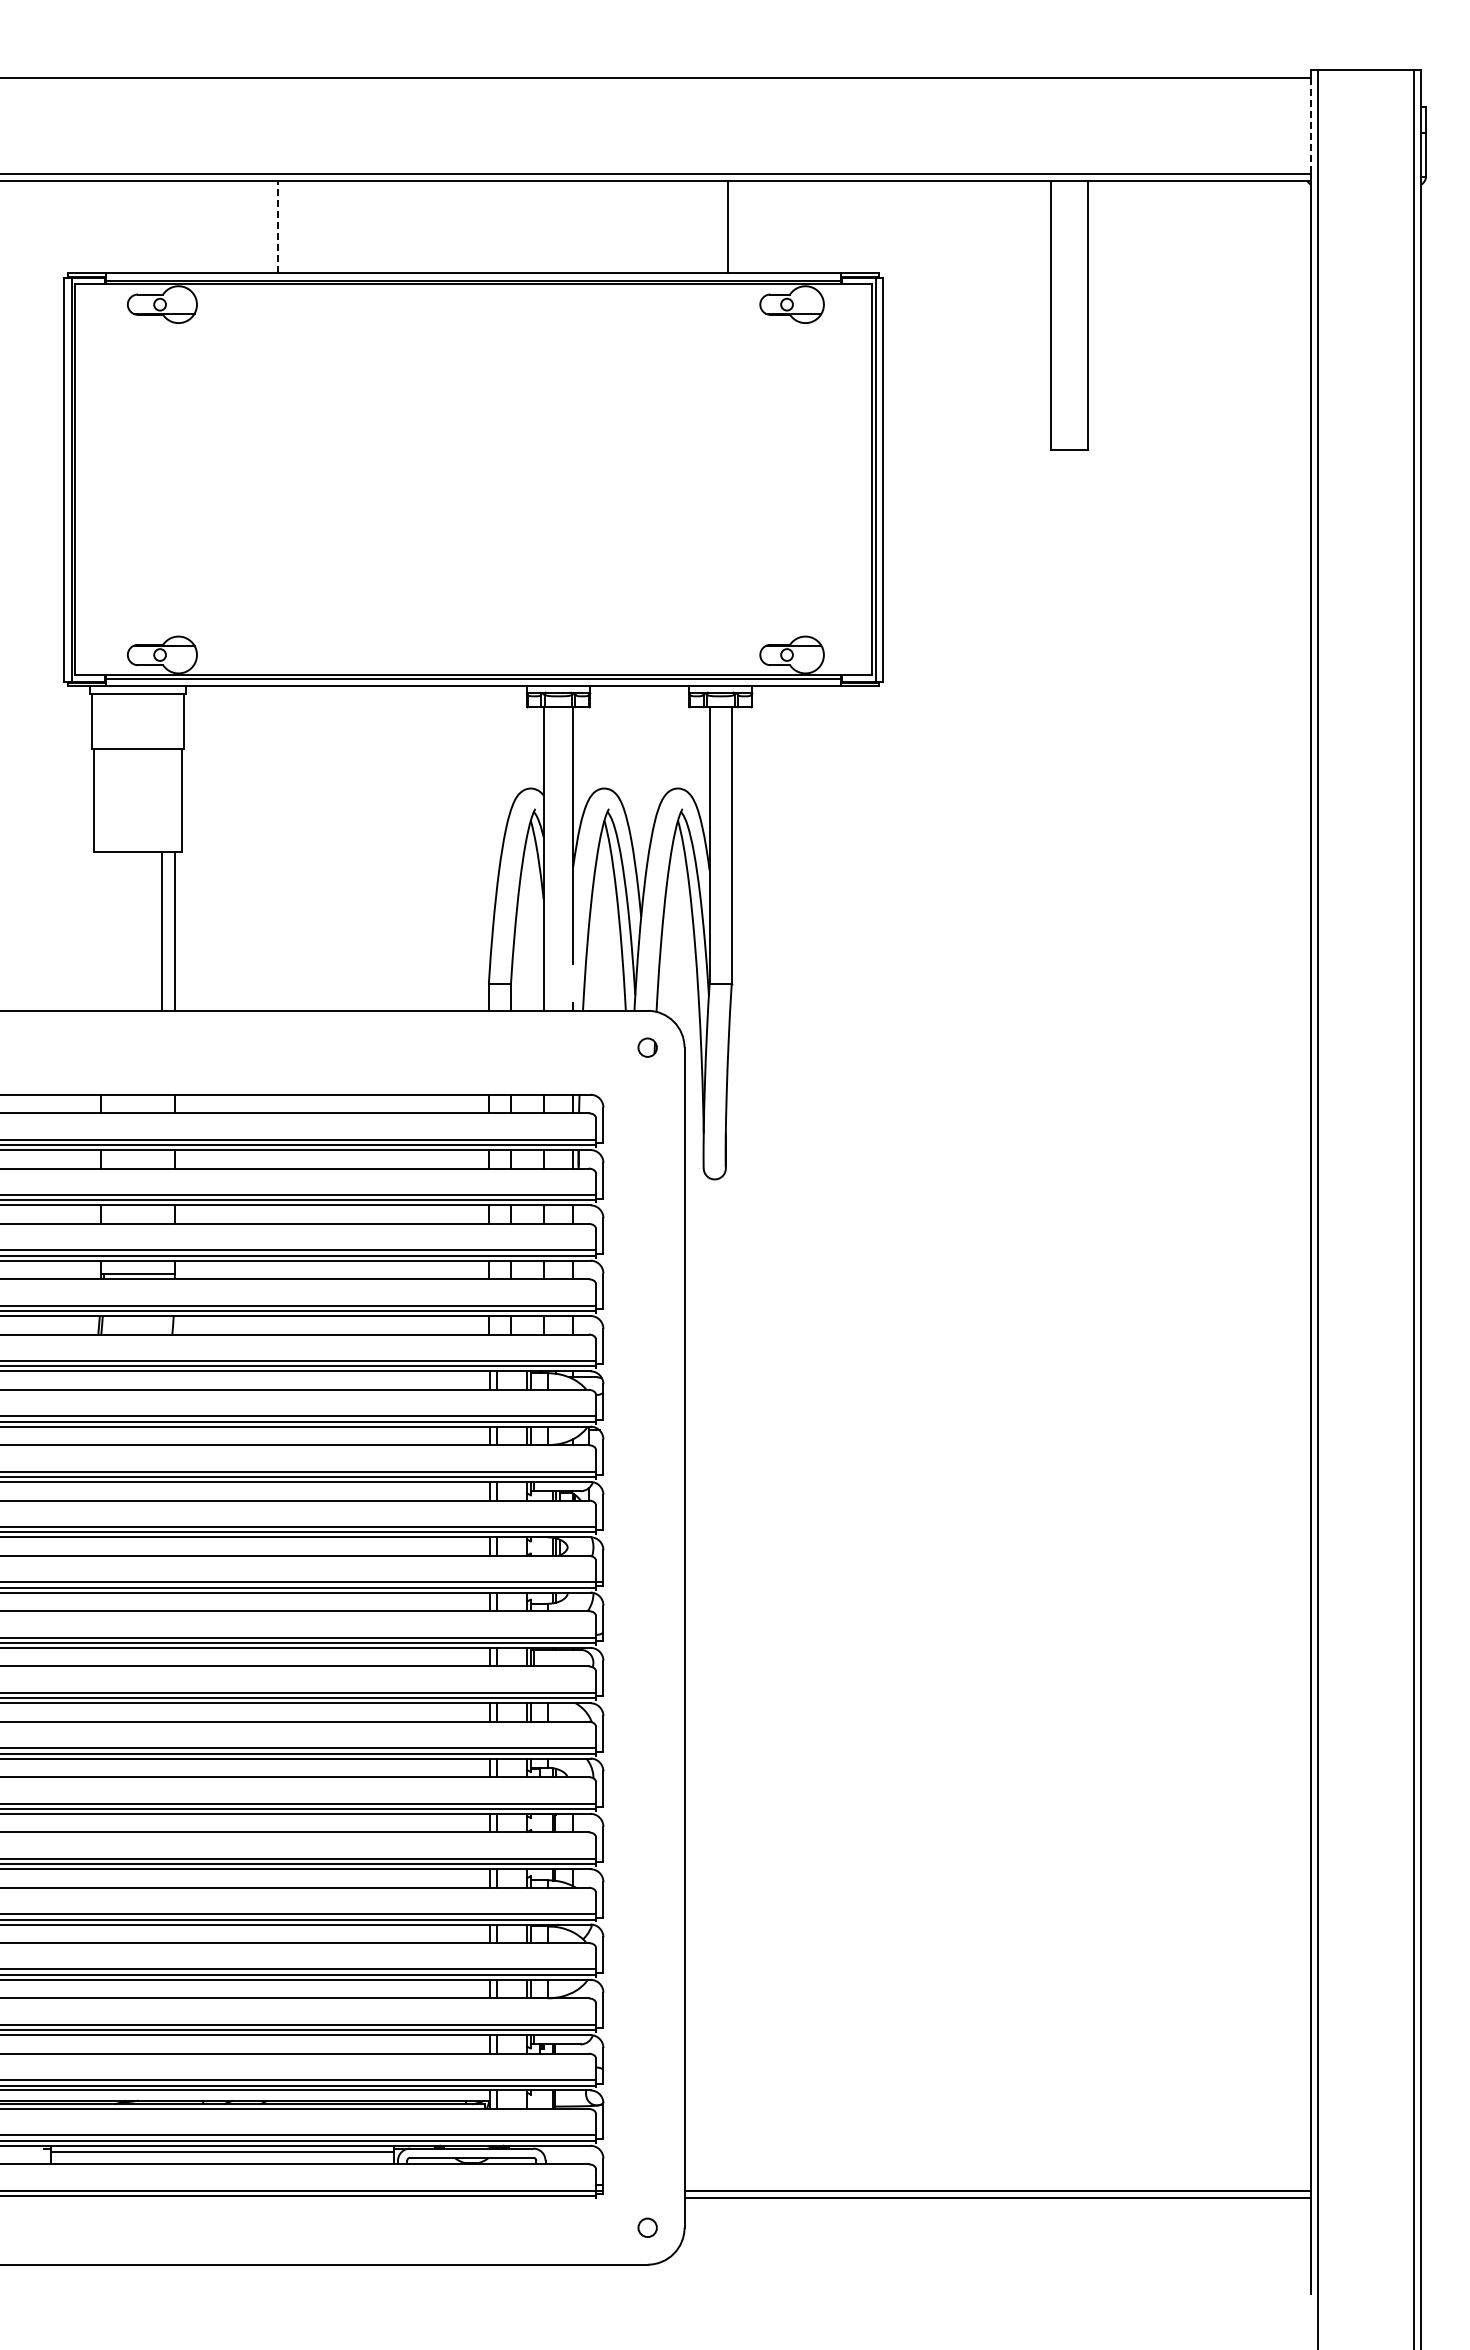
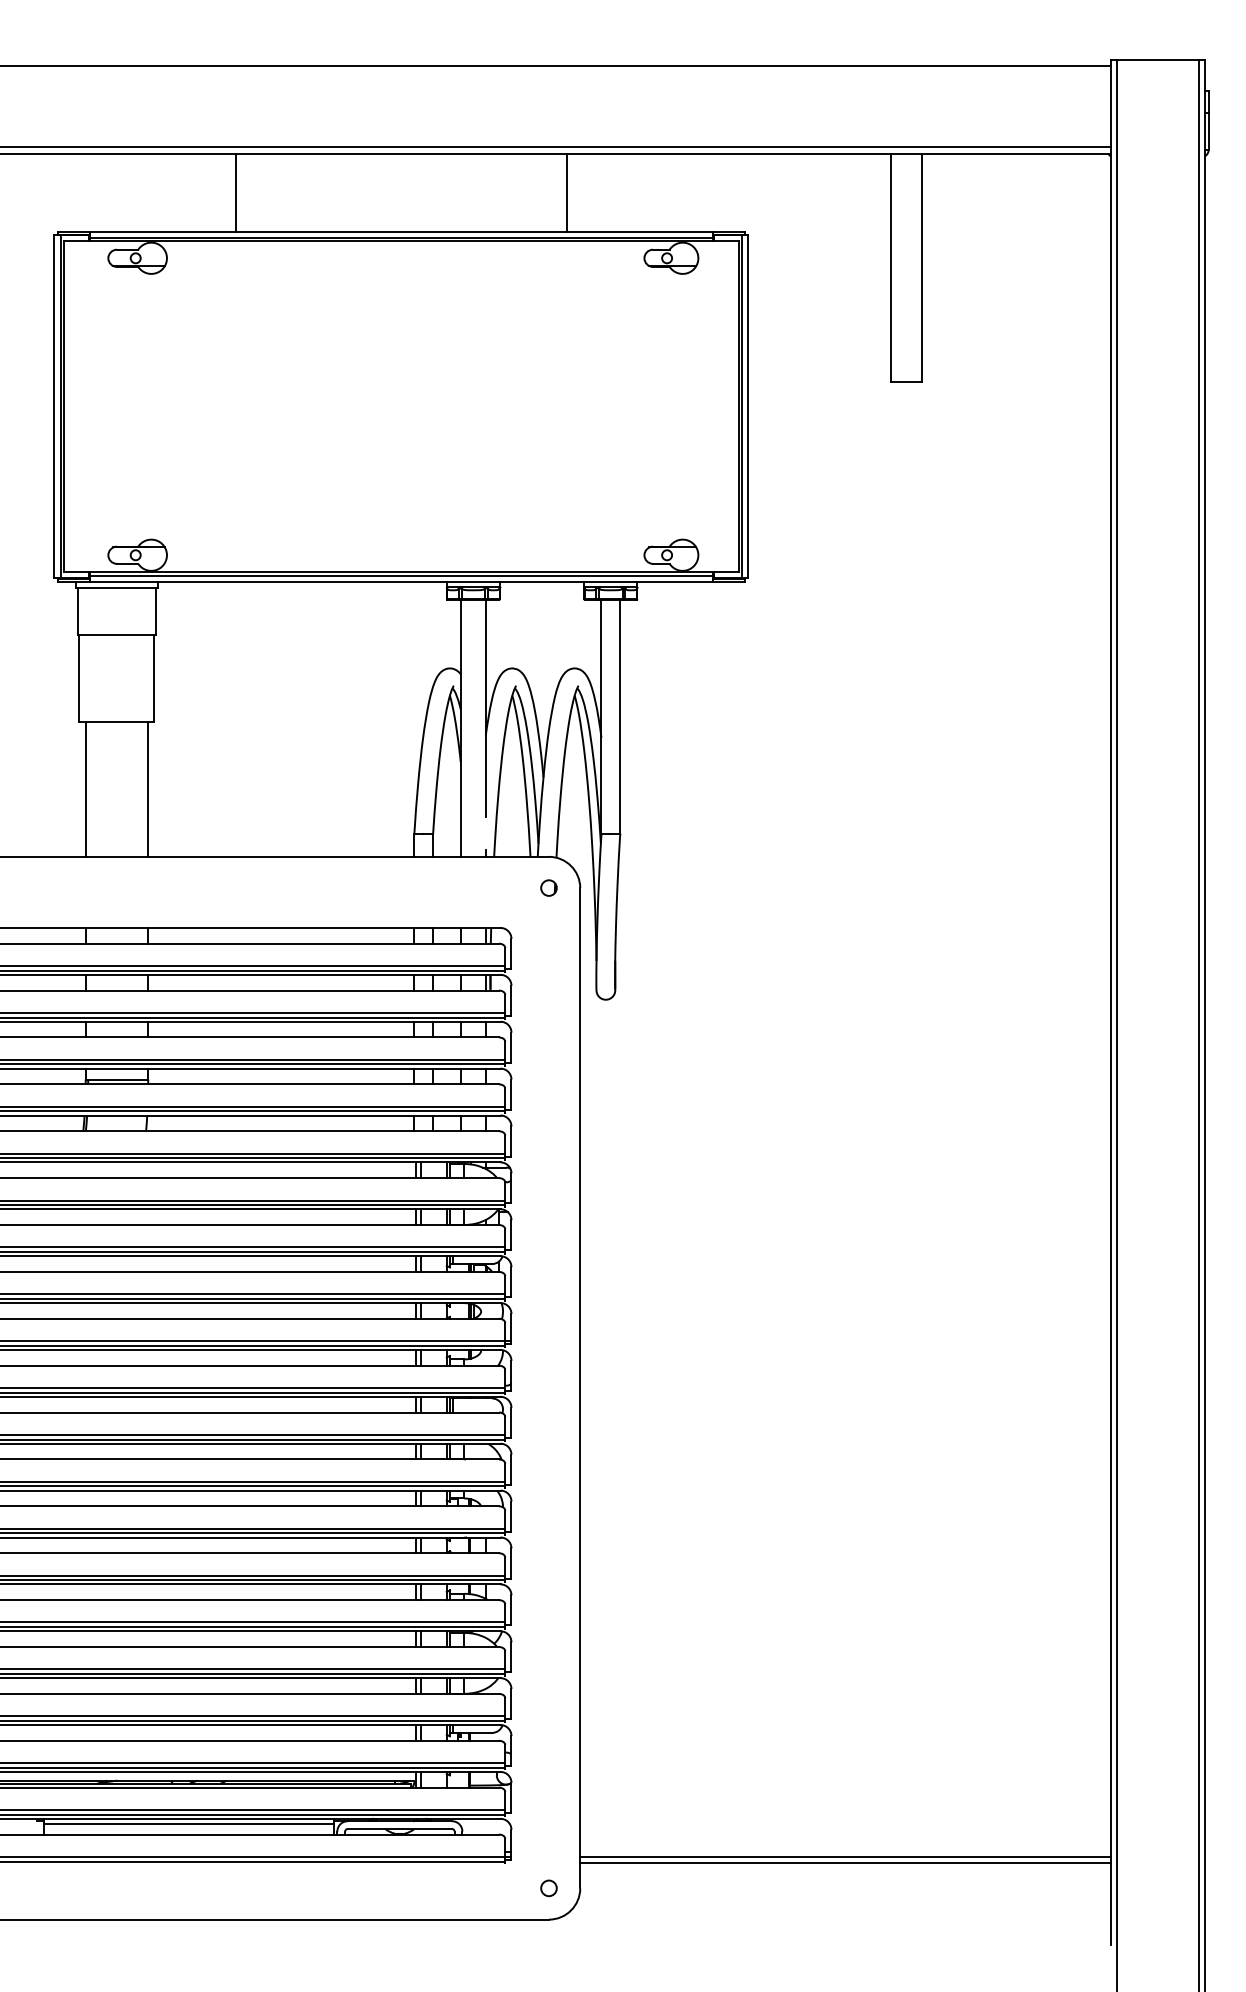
line: (1310, 125) -> (1110, 106), dashed -> solid
line: (278, 226) -> (236, 192), dashed -> solid
line: (728, 227) -> (567, 192), moved
line: (162, 931) -> (86, 789), moved

